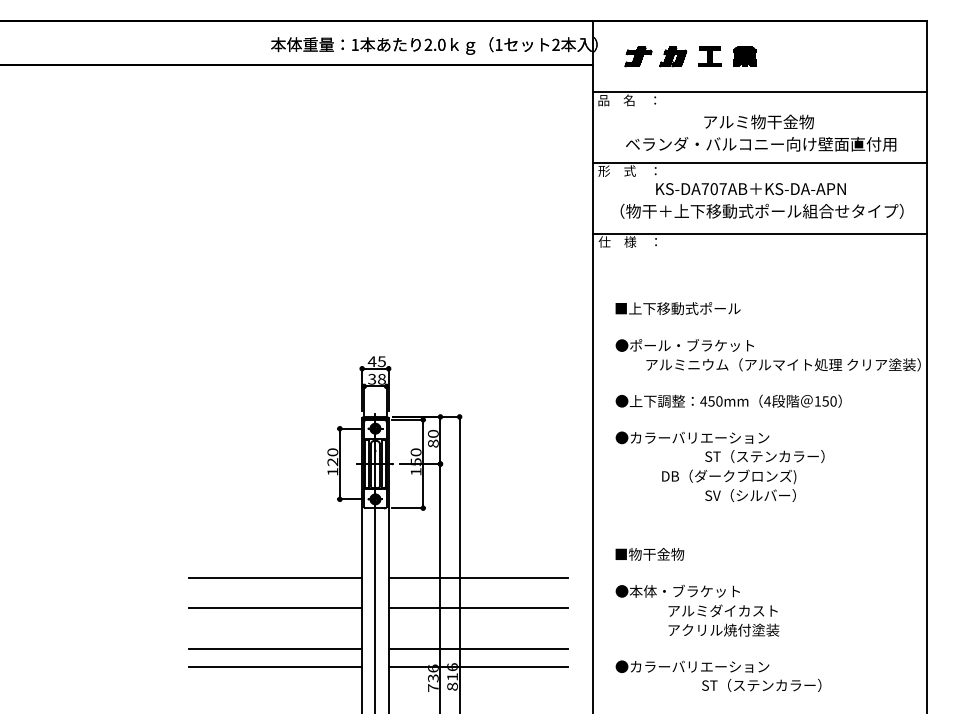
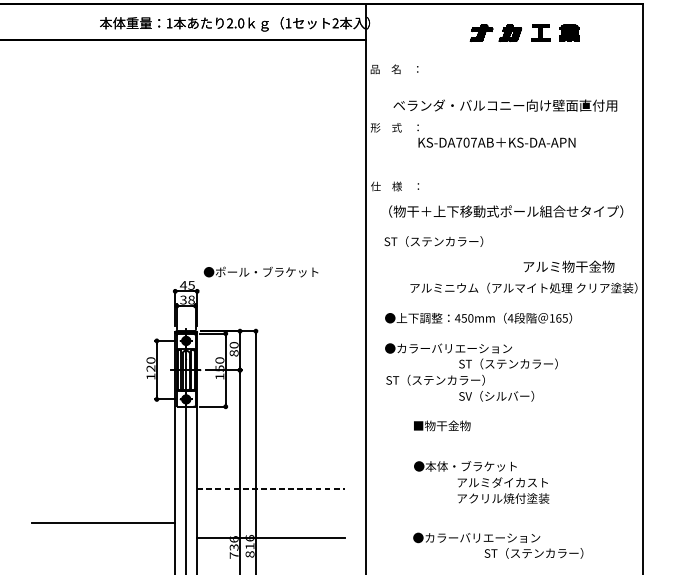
part: (690, 56) -> (524, 32), moved
line: (759, 92) -> (504, 62), removed
text: (758, 121) -> (568, 266), moved
line: (759, 162) -> (504, 120), removed
text: (761, 210) -> (505, 210), moved
line: (759, 233) -> (504, 179), removed
text: (677, 308) -> (436, 241), ■上下移動式ポール -> ST（ステンカラー）
text: (684, 345) -> (260, 272), moved
text: (829, 401) -> (561, 318), 150 -> 165
text: (706, 476) -> (460, 380), DB（ダークブロンズ) -> ST（ステンカラー）
text: (649, 554) -> (441, 425), moved
line: (275, 578) -> (103, 464), removed
line: (477, 578) -> (270, 464), removed
line: (275, 607) -> (103, 488), removed
line: (478, 607) -> (271, 488), solid -> dashed
text: (697, 610) -> (481, 482), moved
line: (477, 648) -> (270, 522), removed
line: (275, 666) -> (103, 537), removed
text: (718, 675) -> (498, 545), moved

